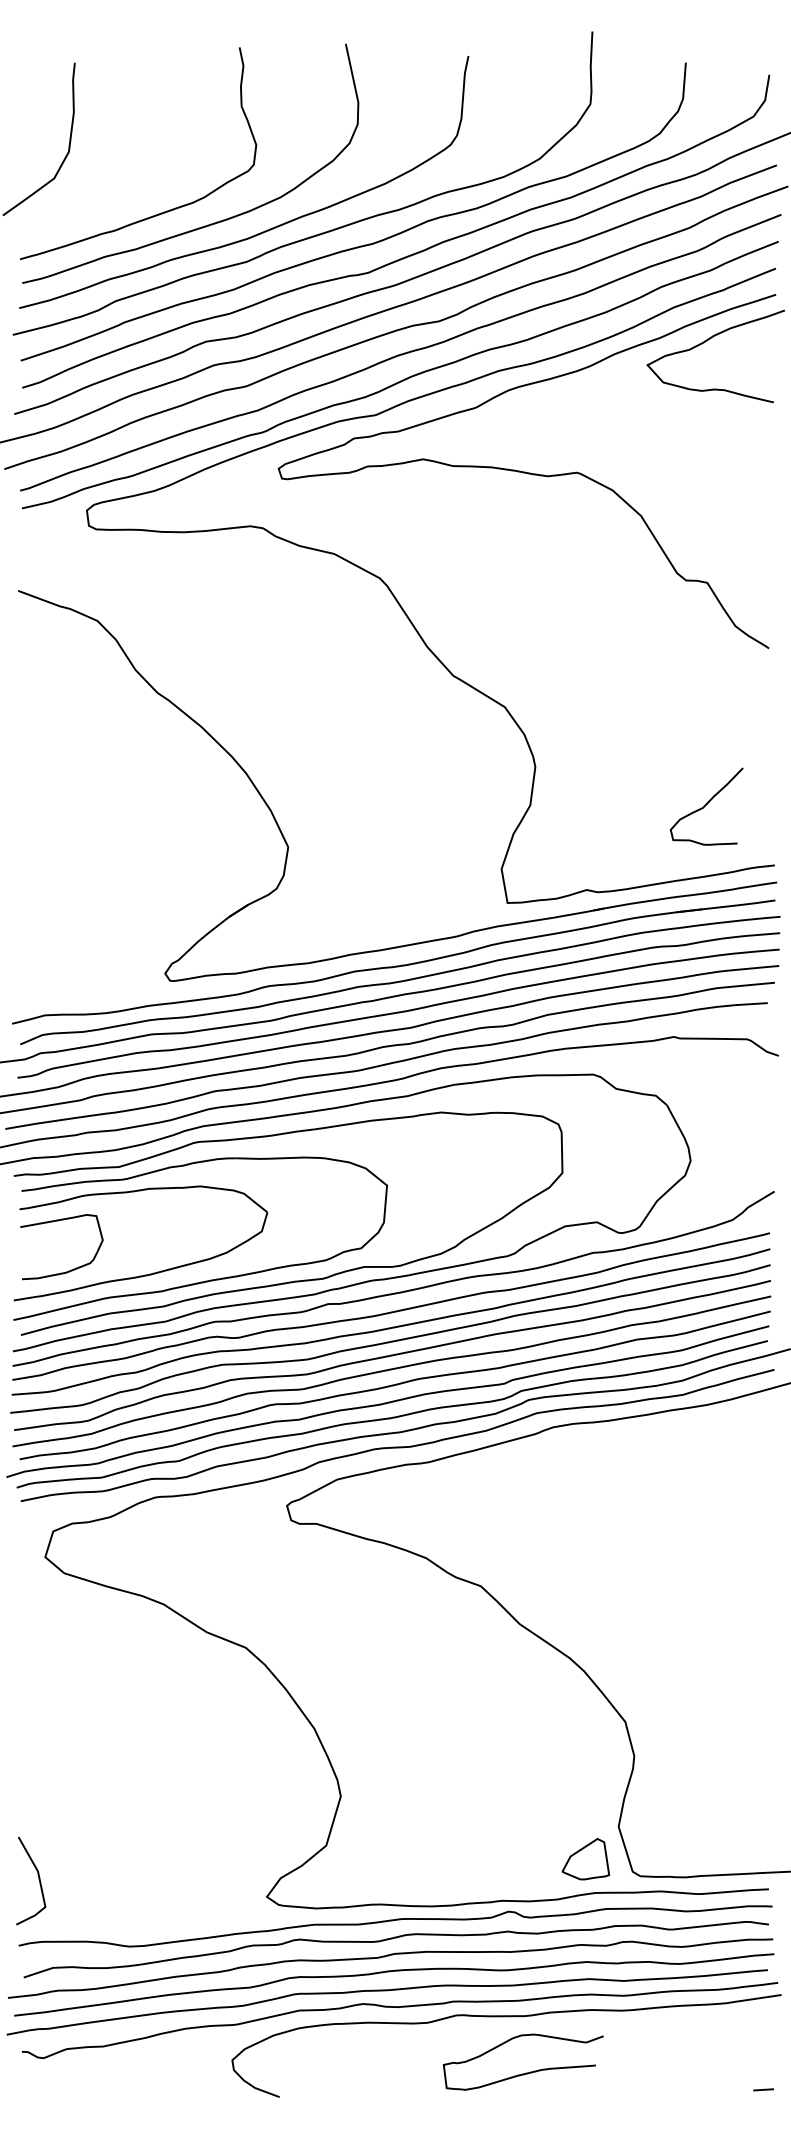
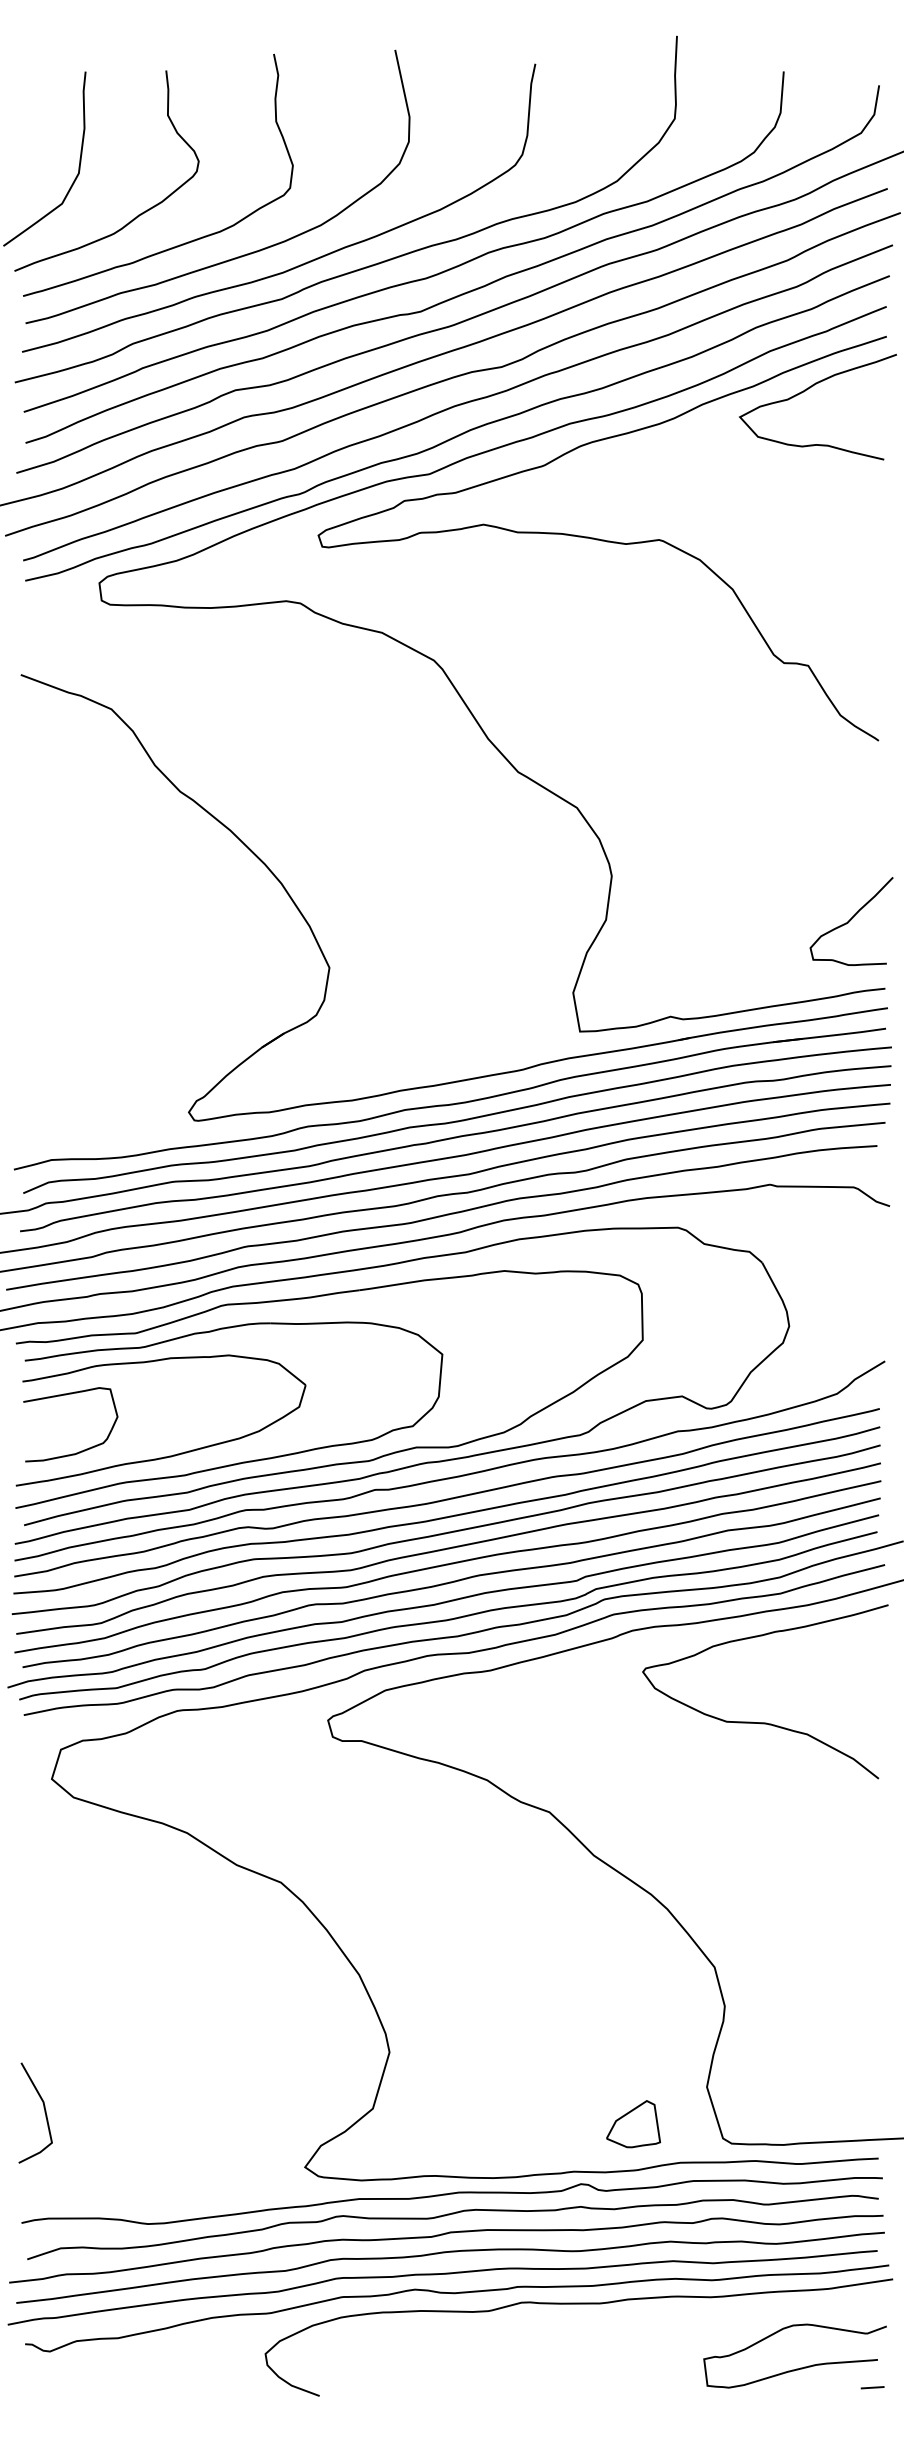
curve: (121, 187) -> (138, 214), added
curve: (706, 805) -> (851, 920), moved
curve: (669, 1507) -> (765, 1722), added
part: (585, 1859) -> (633, 2124), moved
line: (38, 1880) -> (44, 2112), moved
curve: (524, 2073) -> (796, 2368), moved

